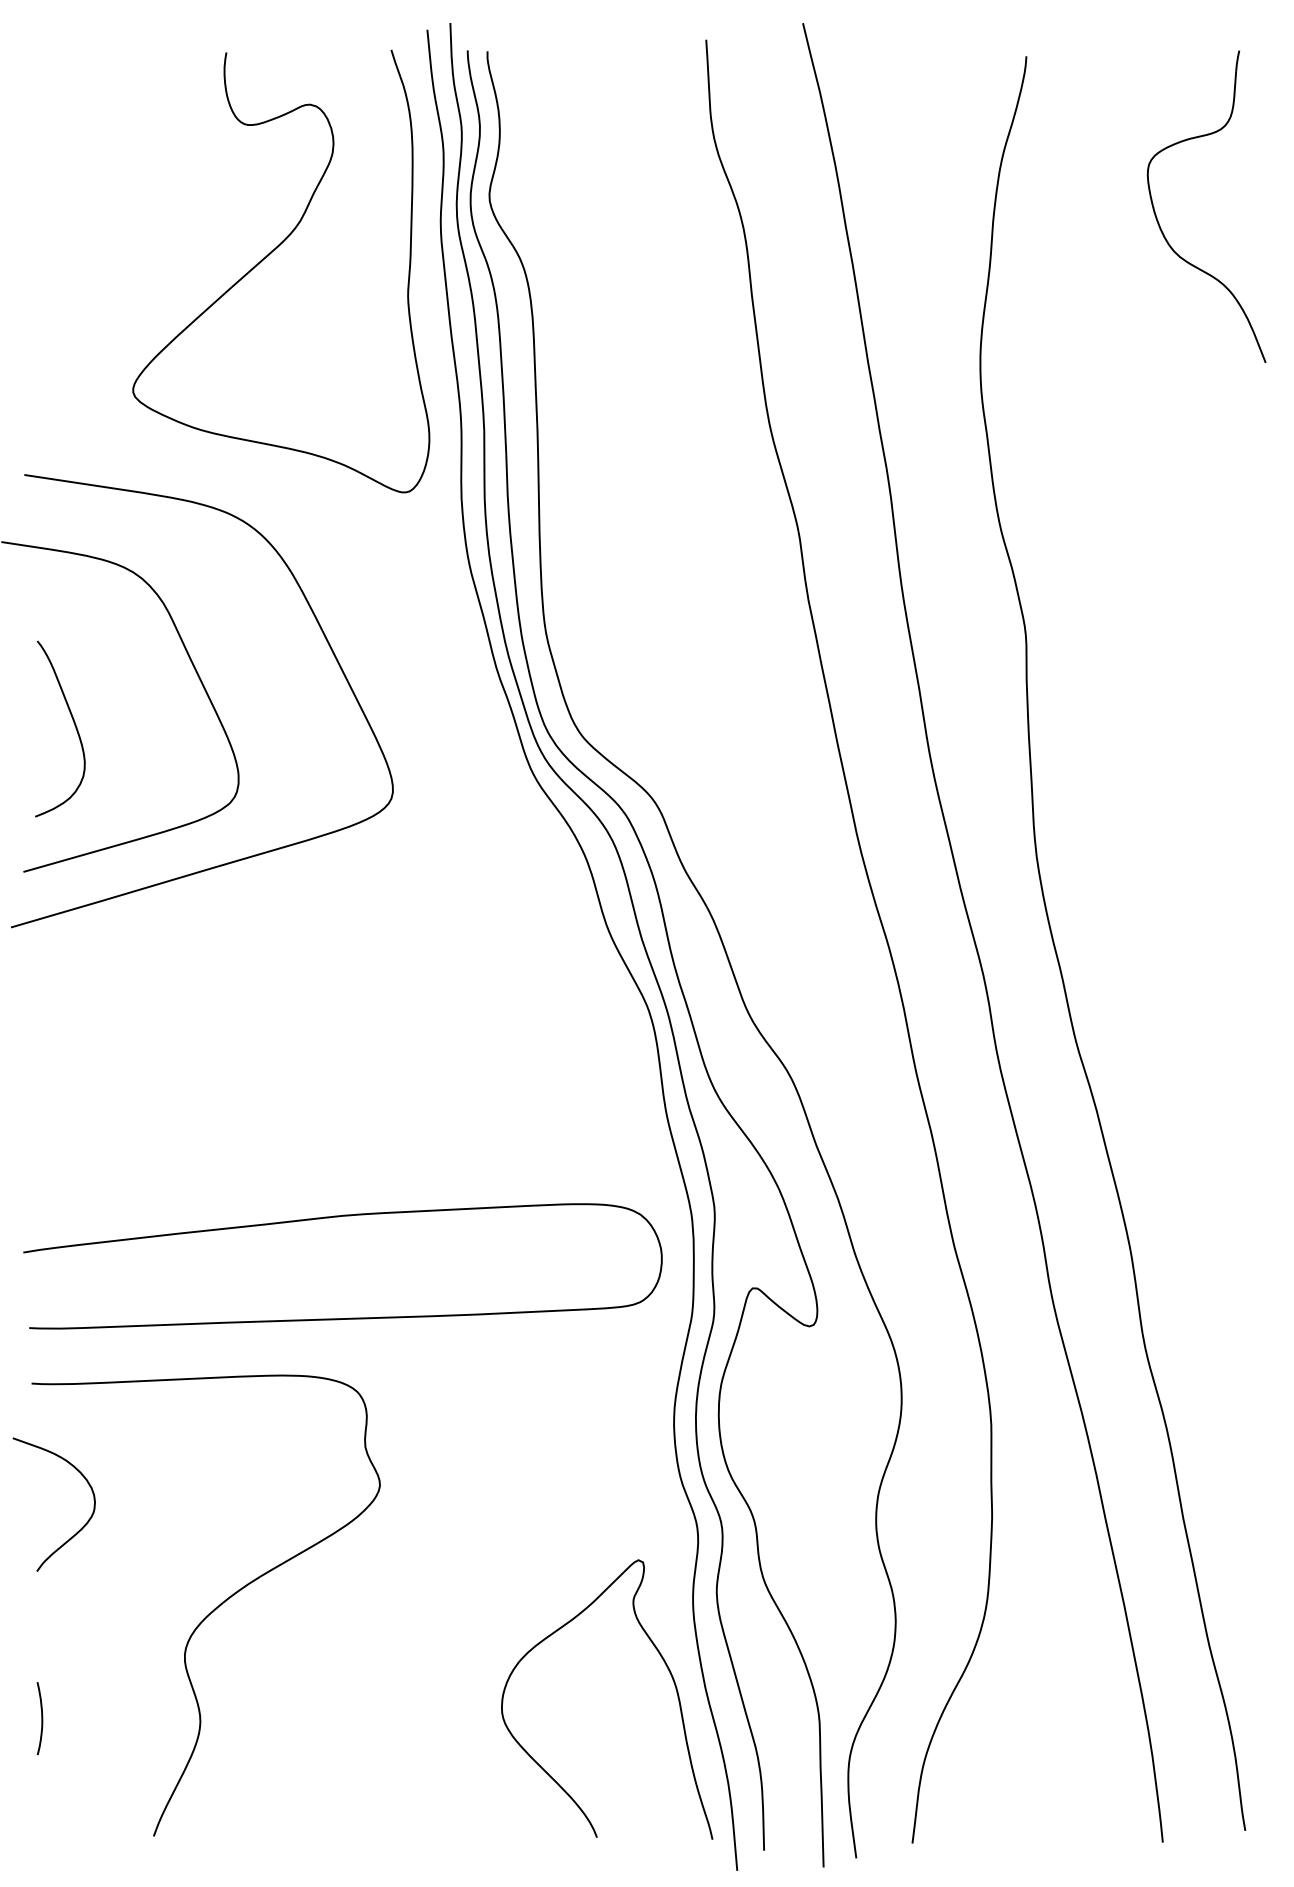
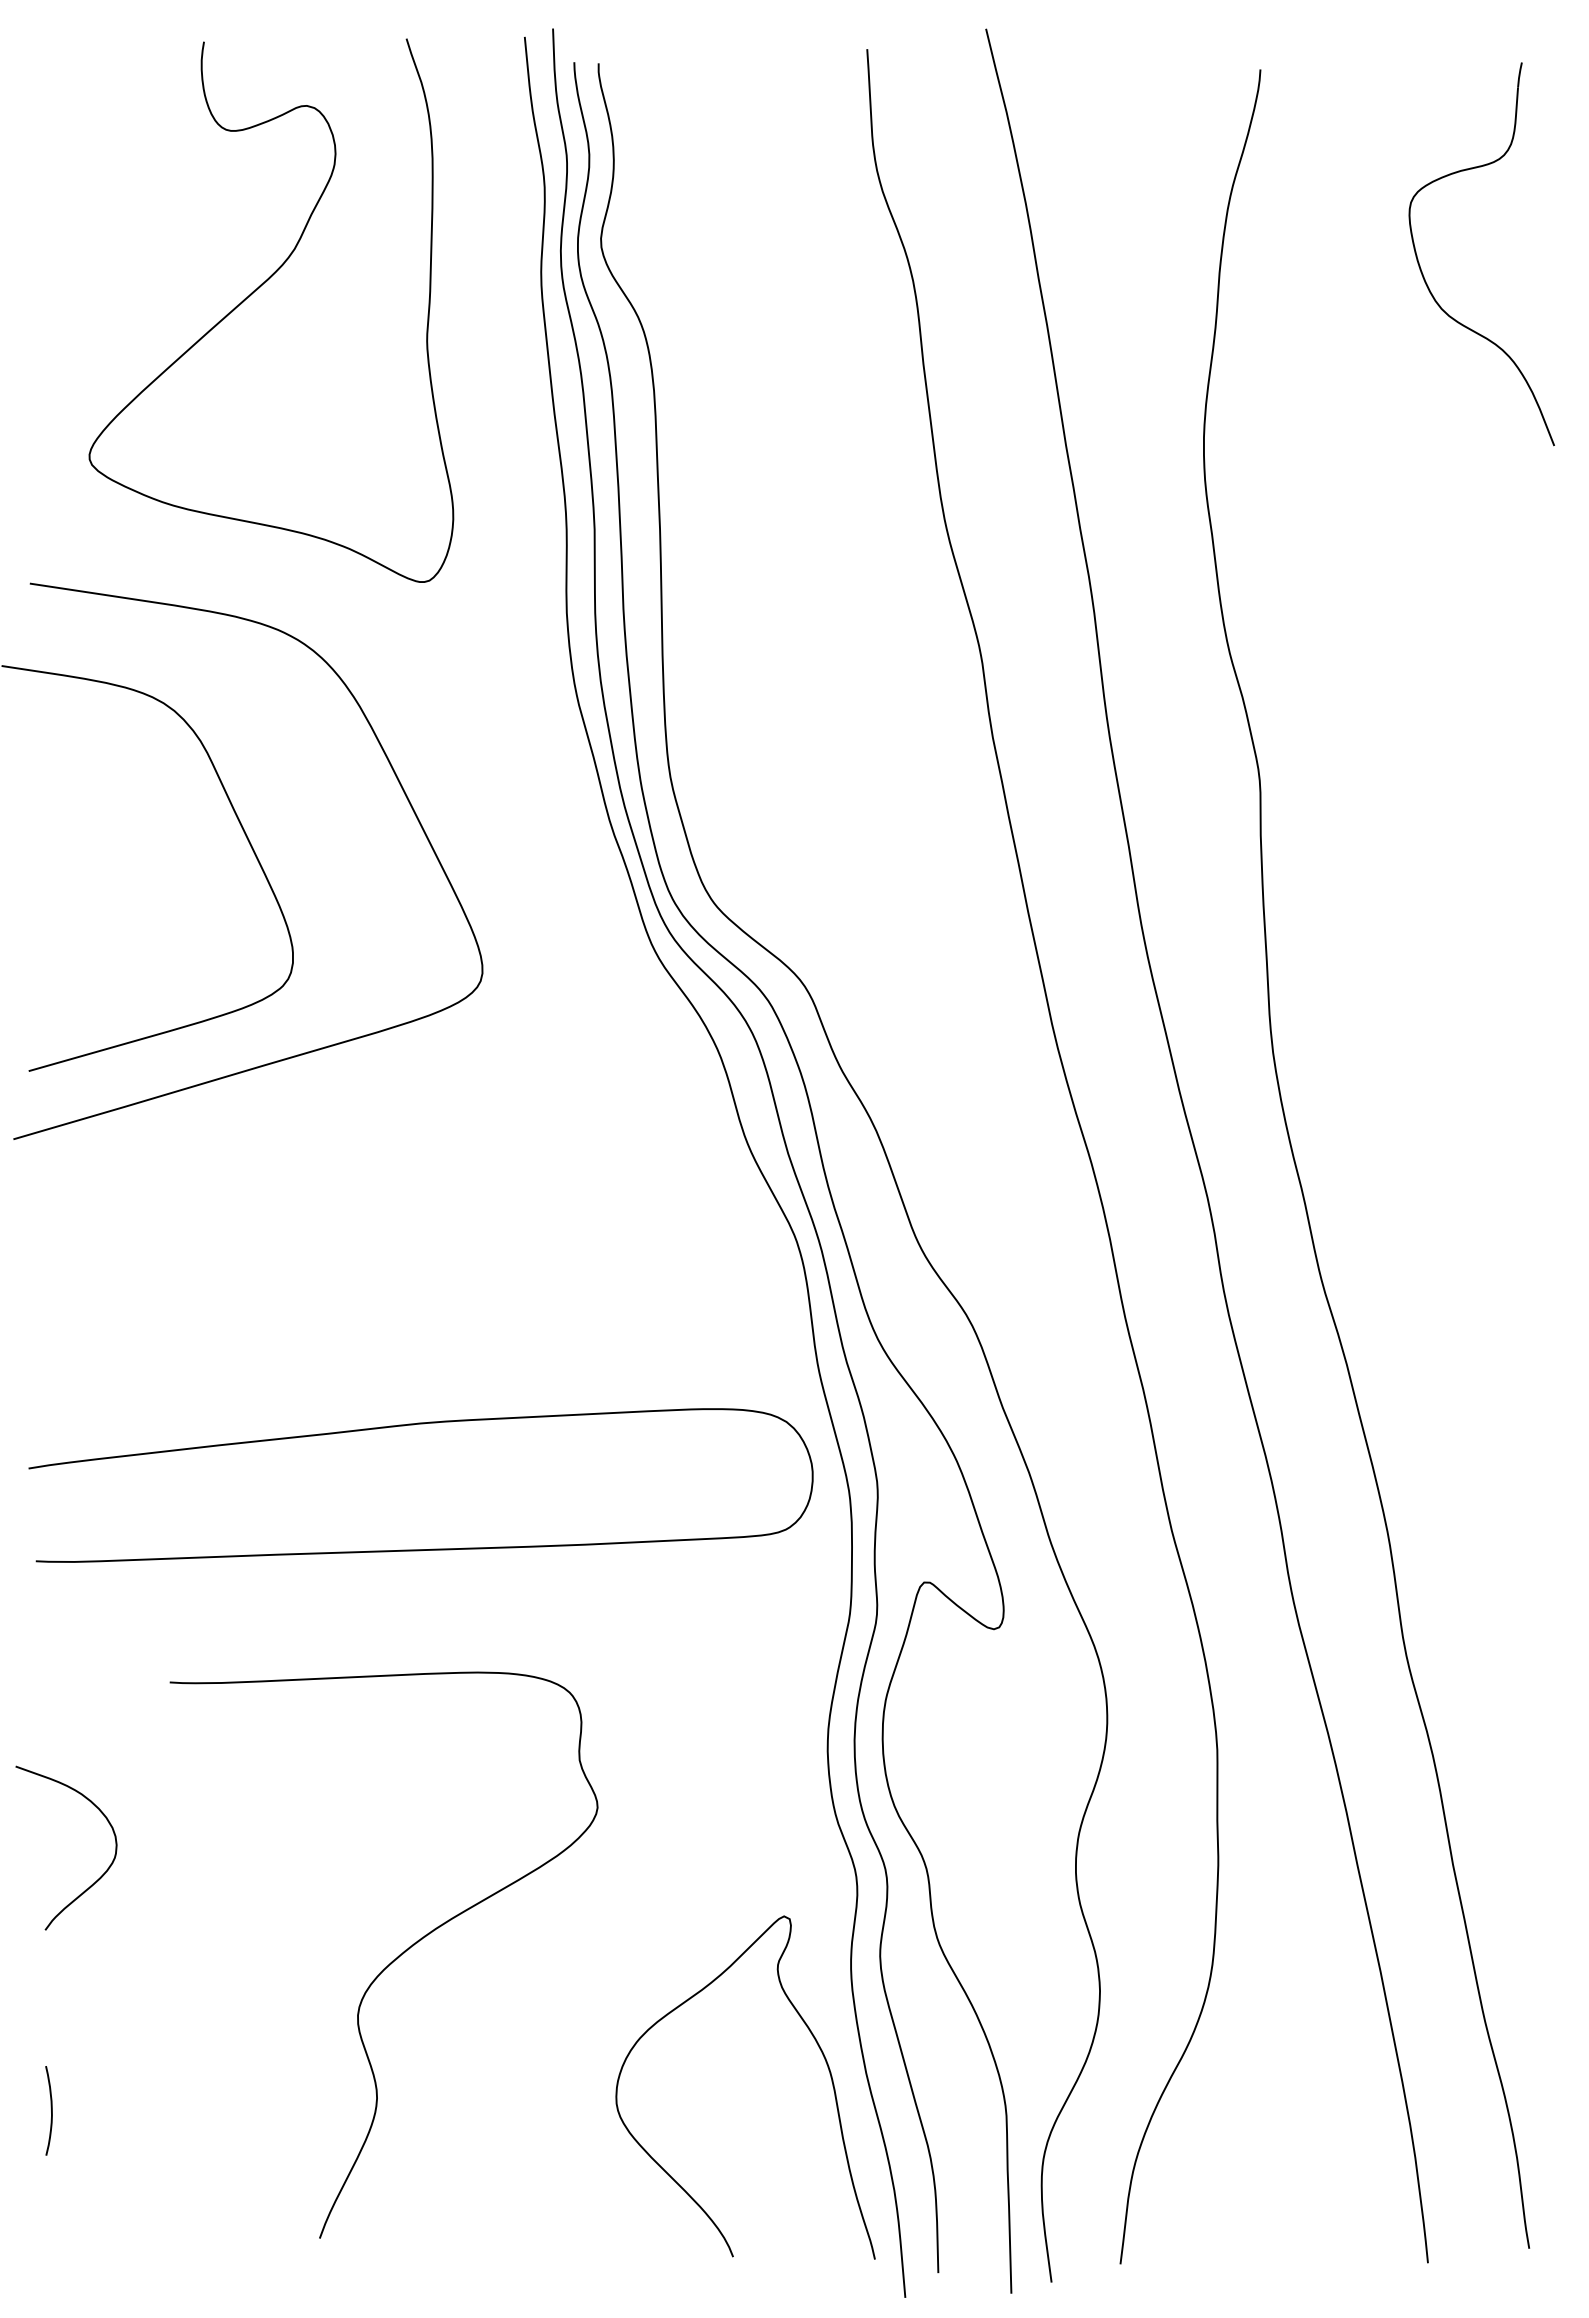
curve: (270, 254) -> (258, 289), moved
curve: (73, 723) -> (90, 888), removed
curve: (336, 1217) -> (413, 1425), moved
curve: (212, 1610) -> (391, 1961), moved

